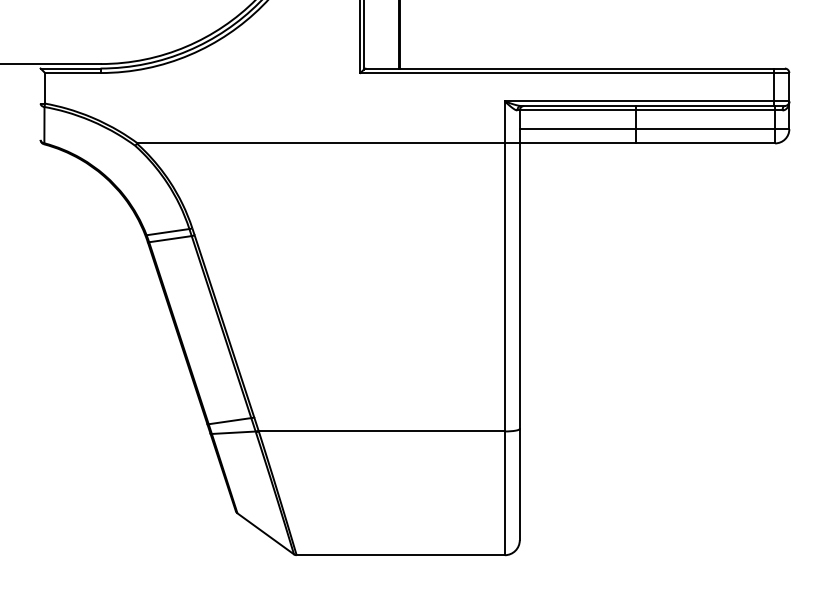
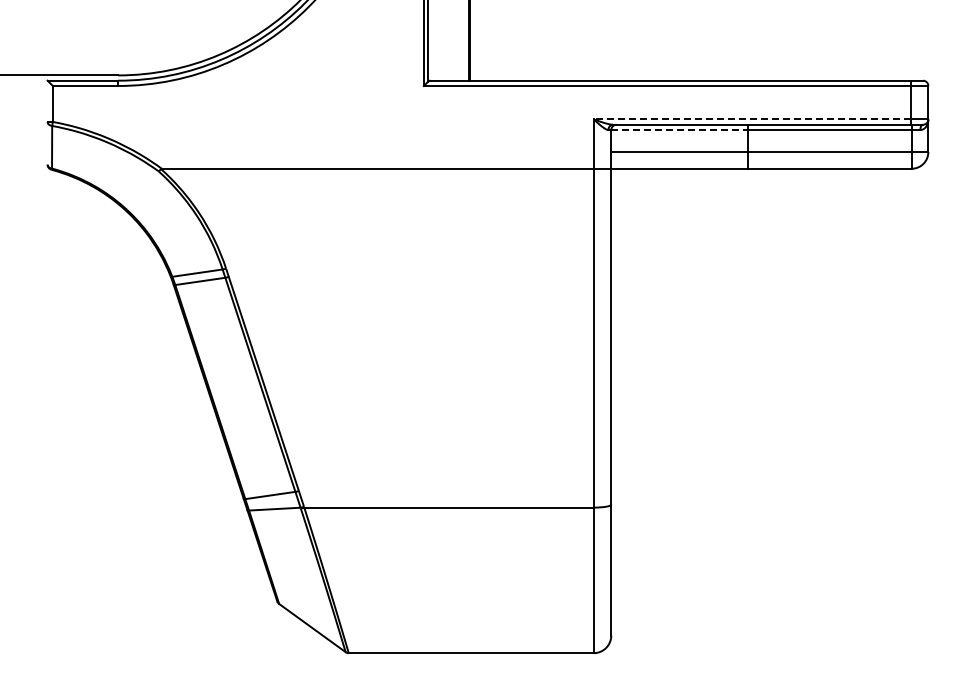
line: (639, 101) -> (752, 119), solid -> dashed
line: (578, 110) -> (680, 130), solid -> dashed

